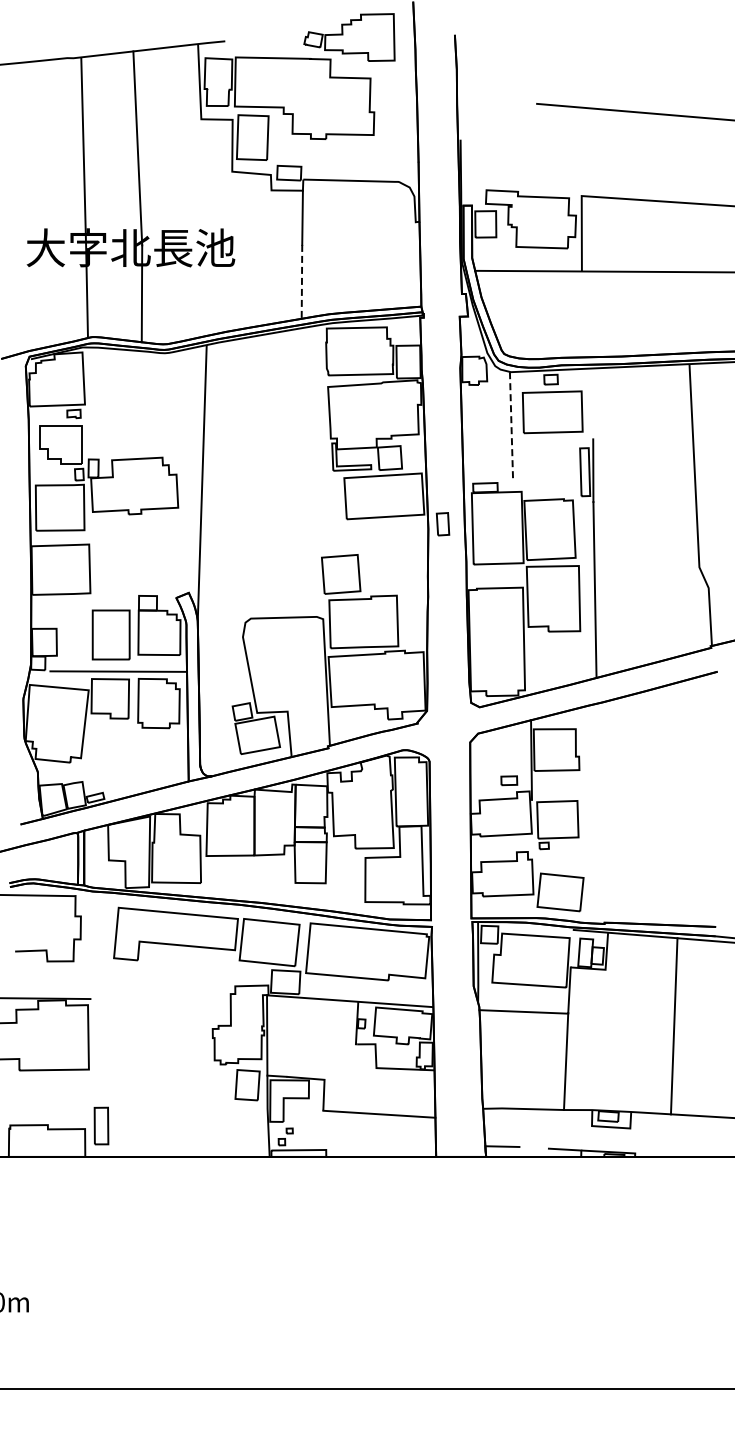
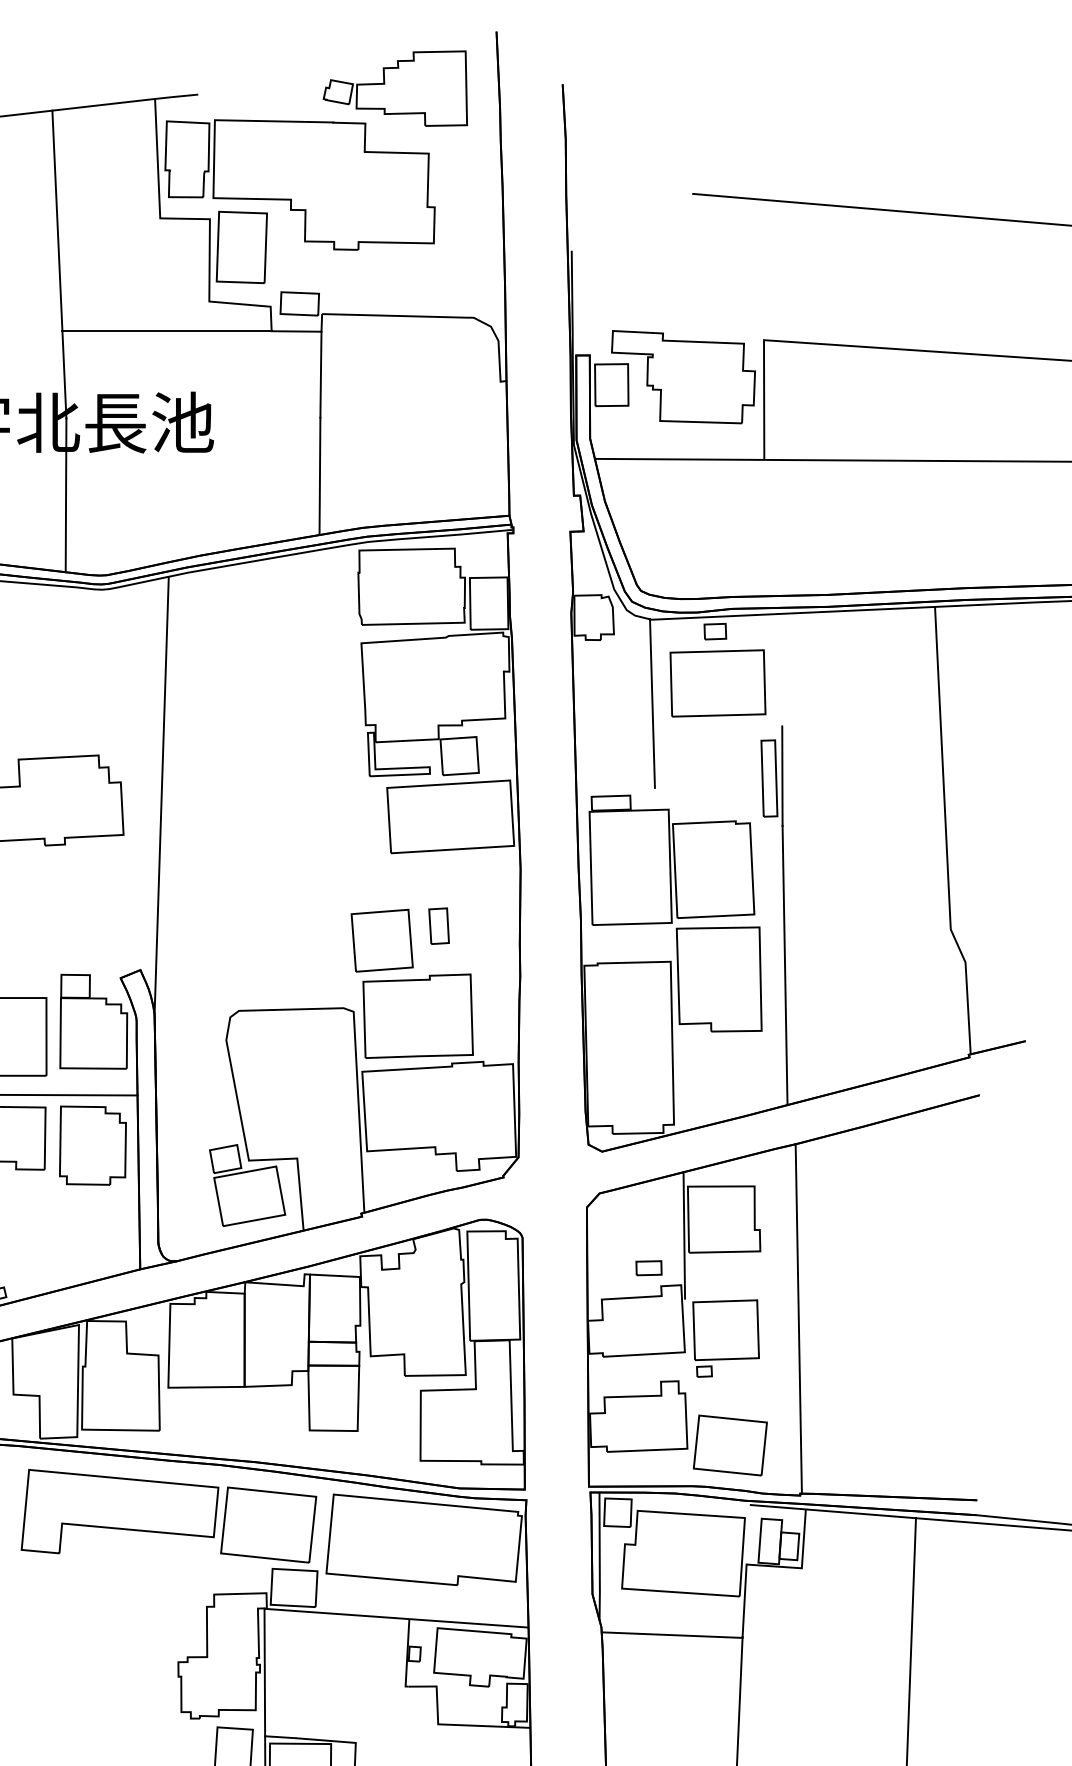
line: (205, 190) -> (166, 331), added
line: (301, 281) -> (319, 475), dashed -> solid
line: (511, 424) -> (652, 702), dashed -> solid
part: (442, 524) -> (438, 926), moved
line: (603, 812) -> (798, 1318), added

